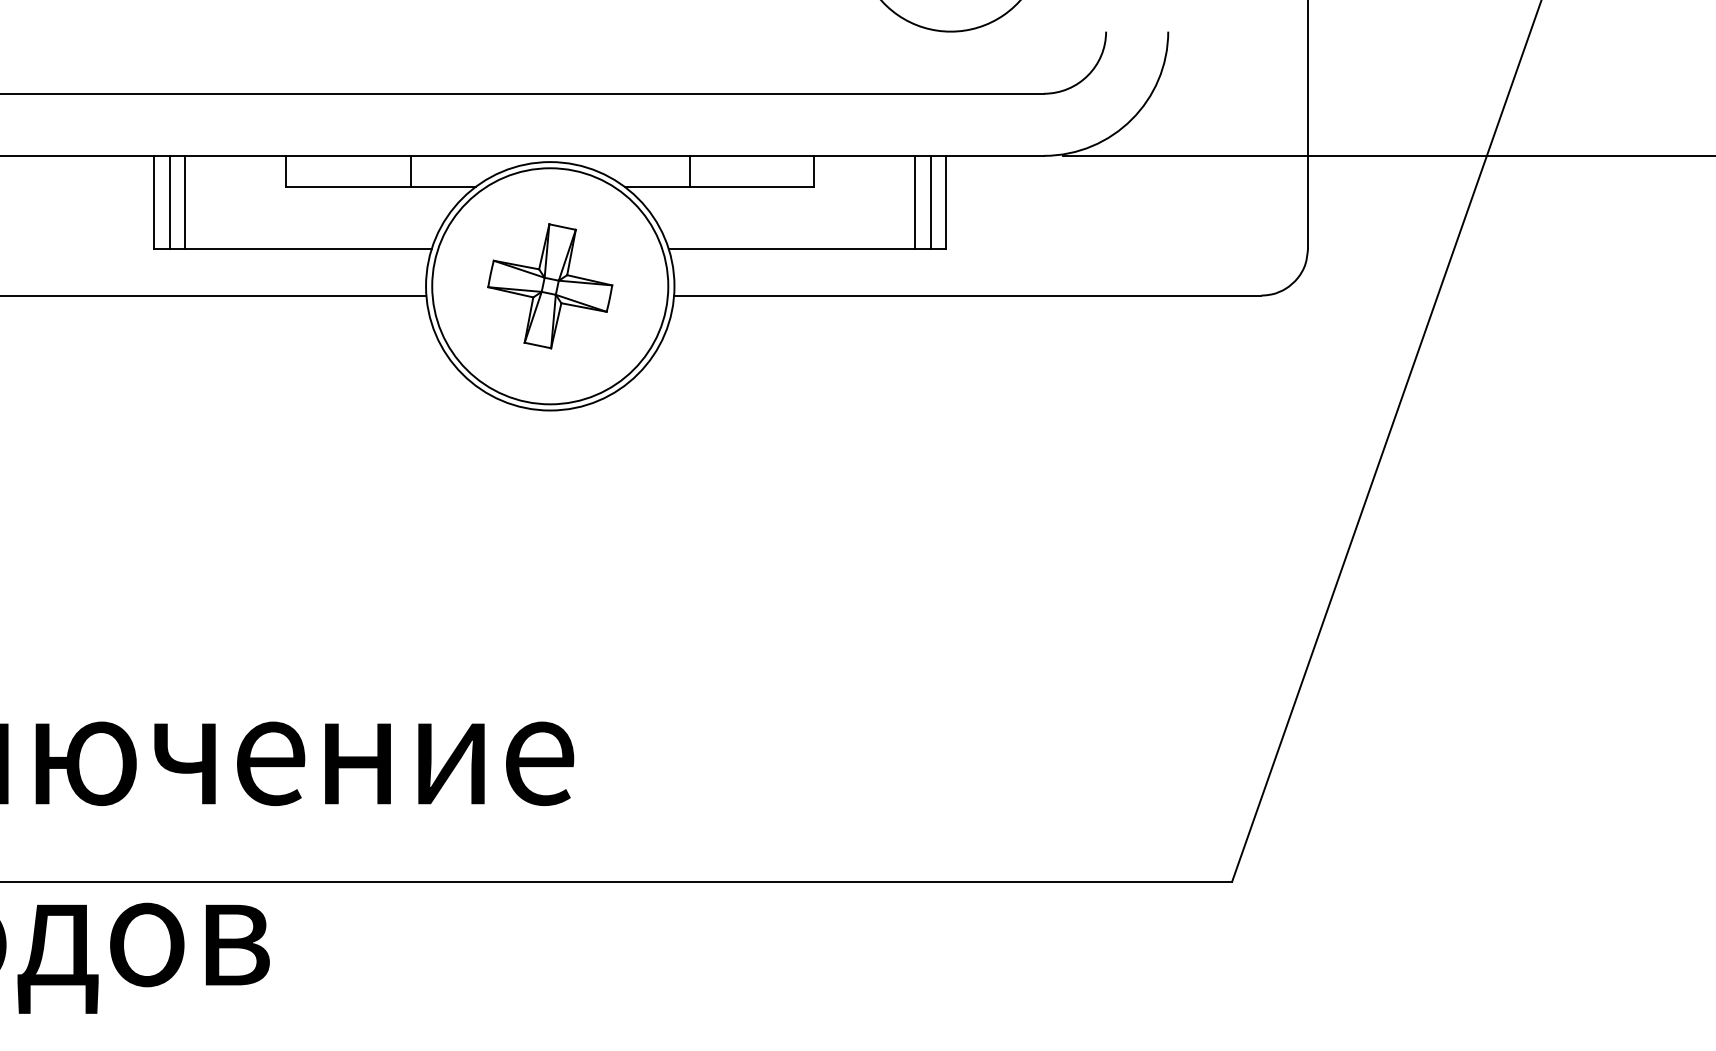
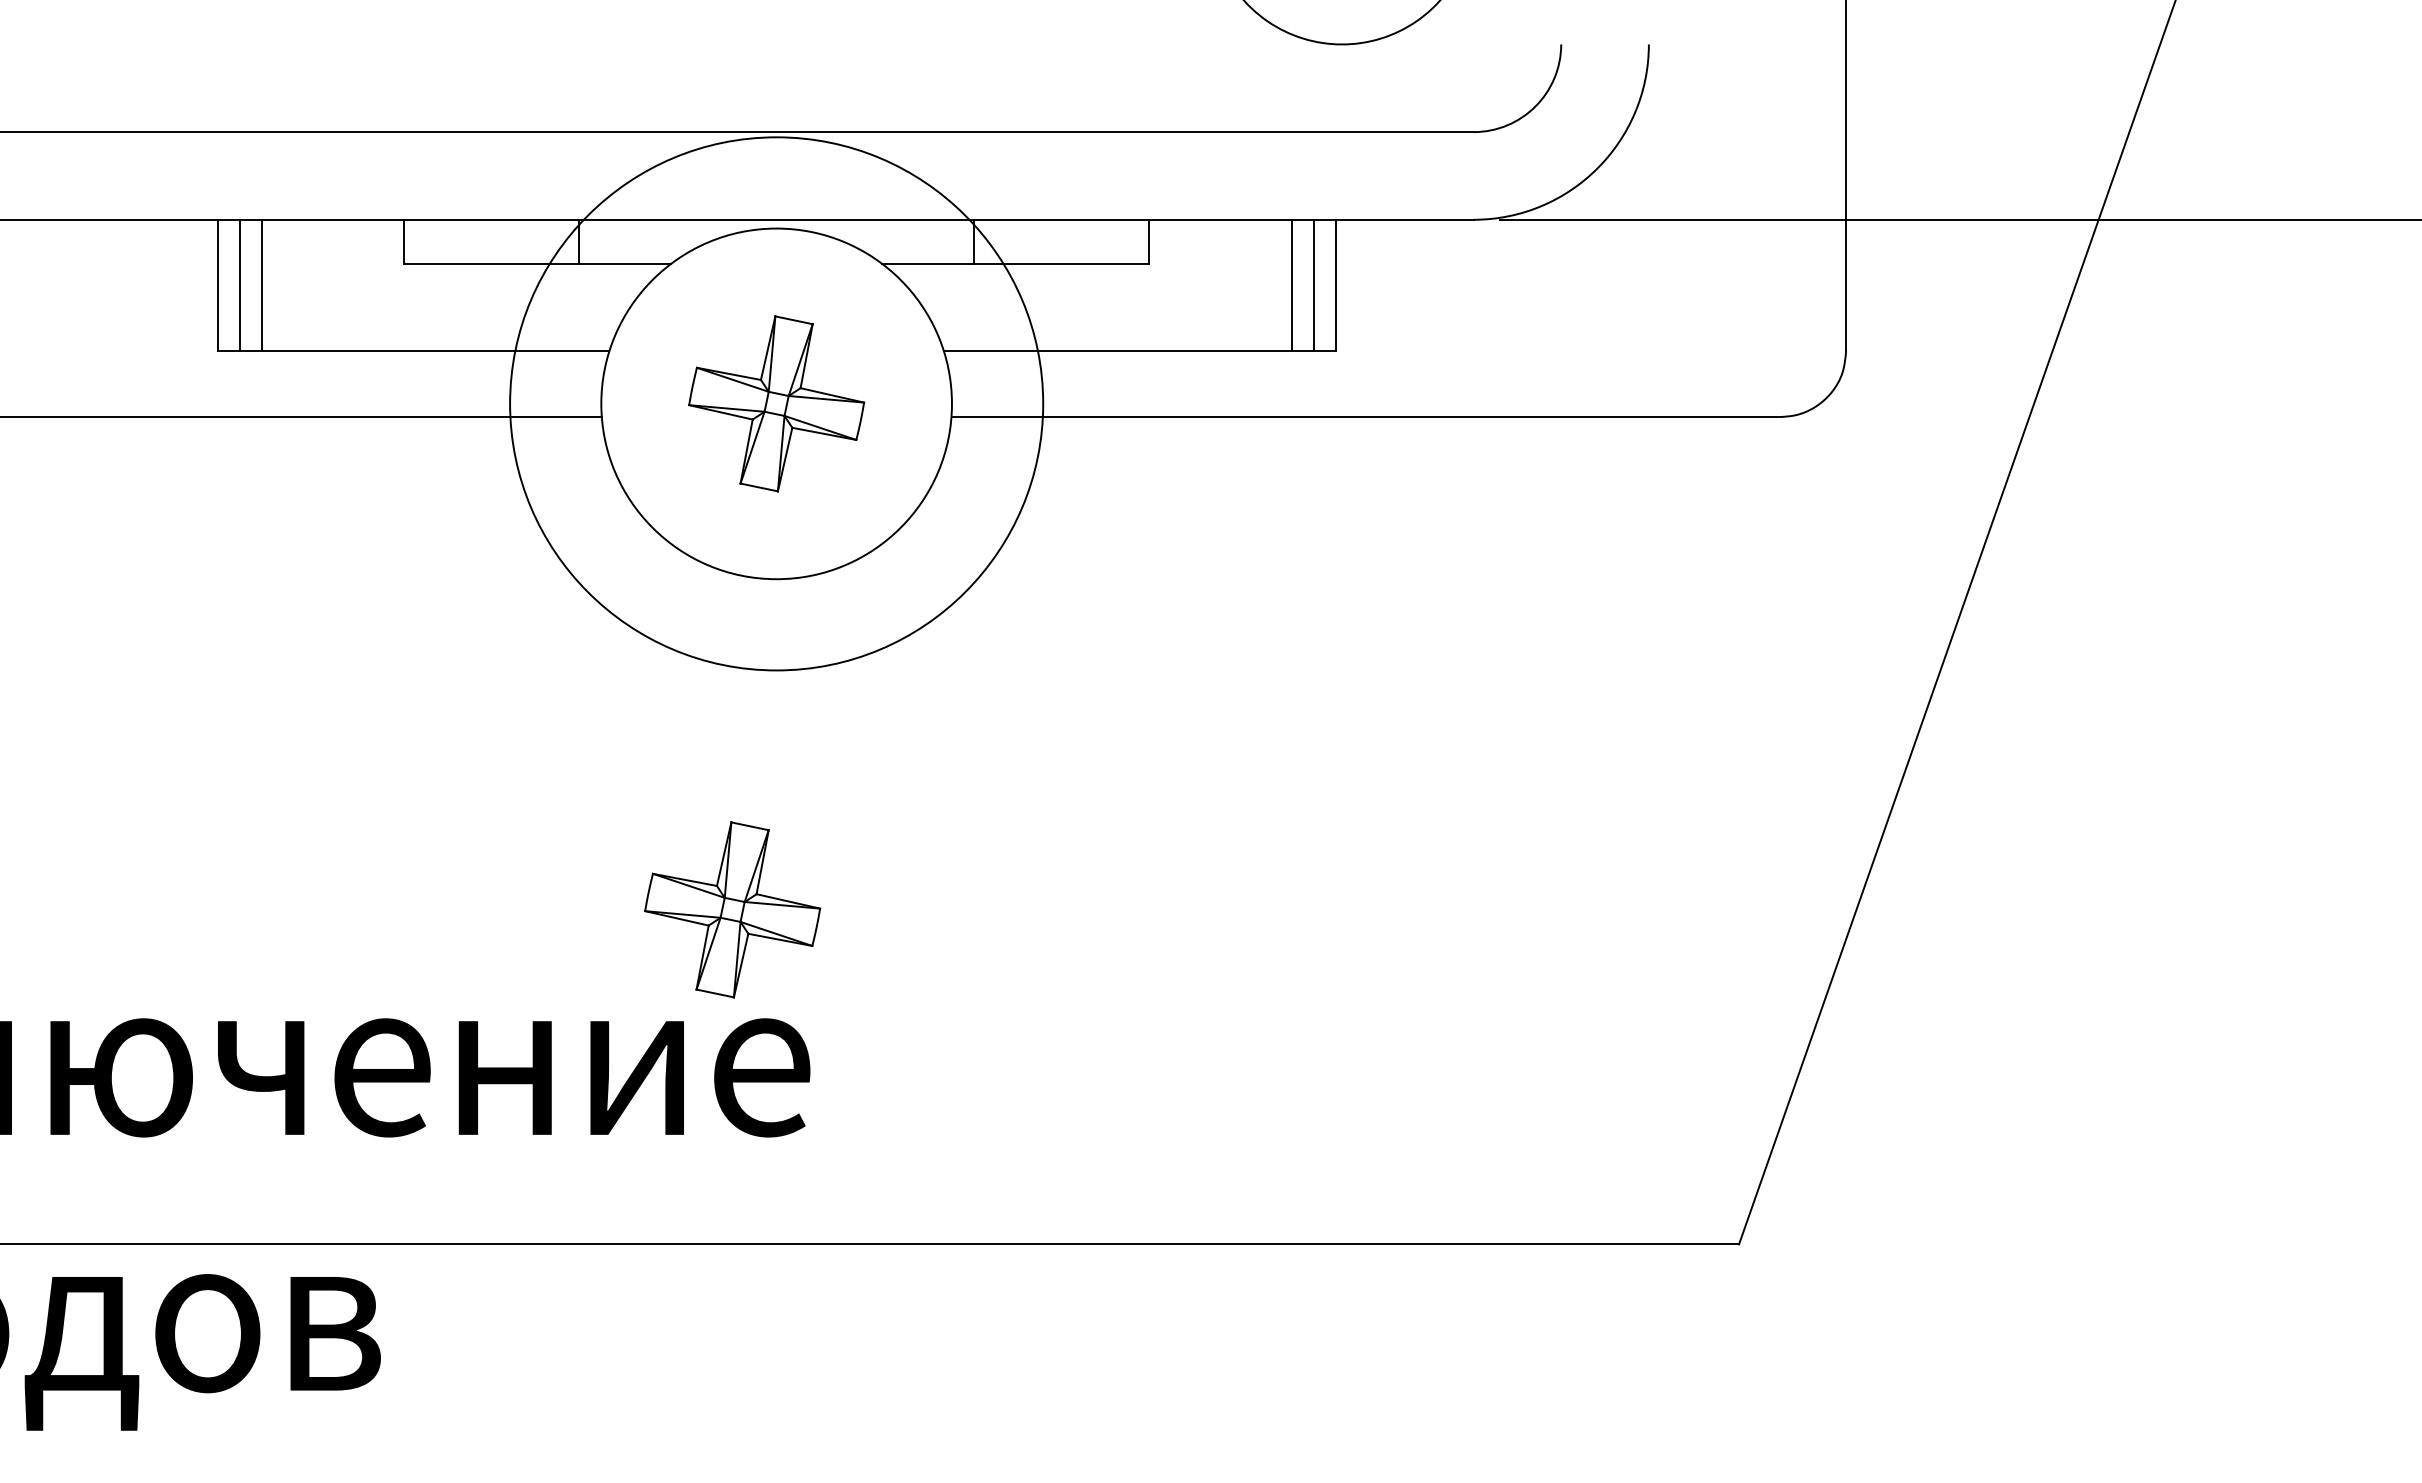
circle: (550, 286) -> (776, 403), size x1.6
part: (518, 644) -> (732, 909), added

